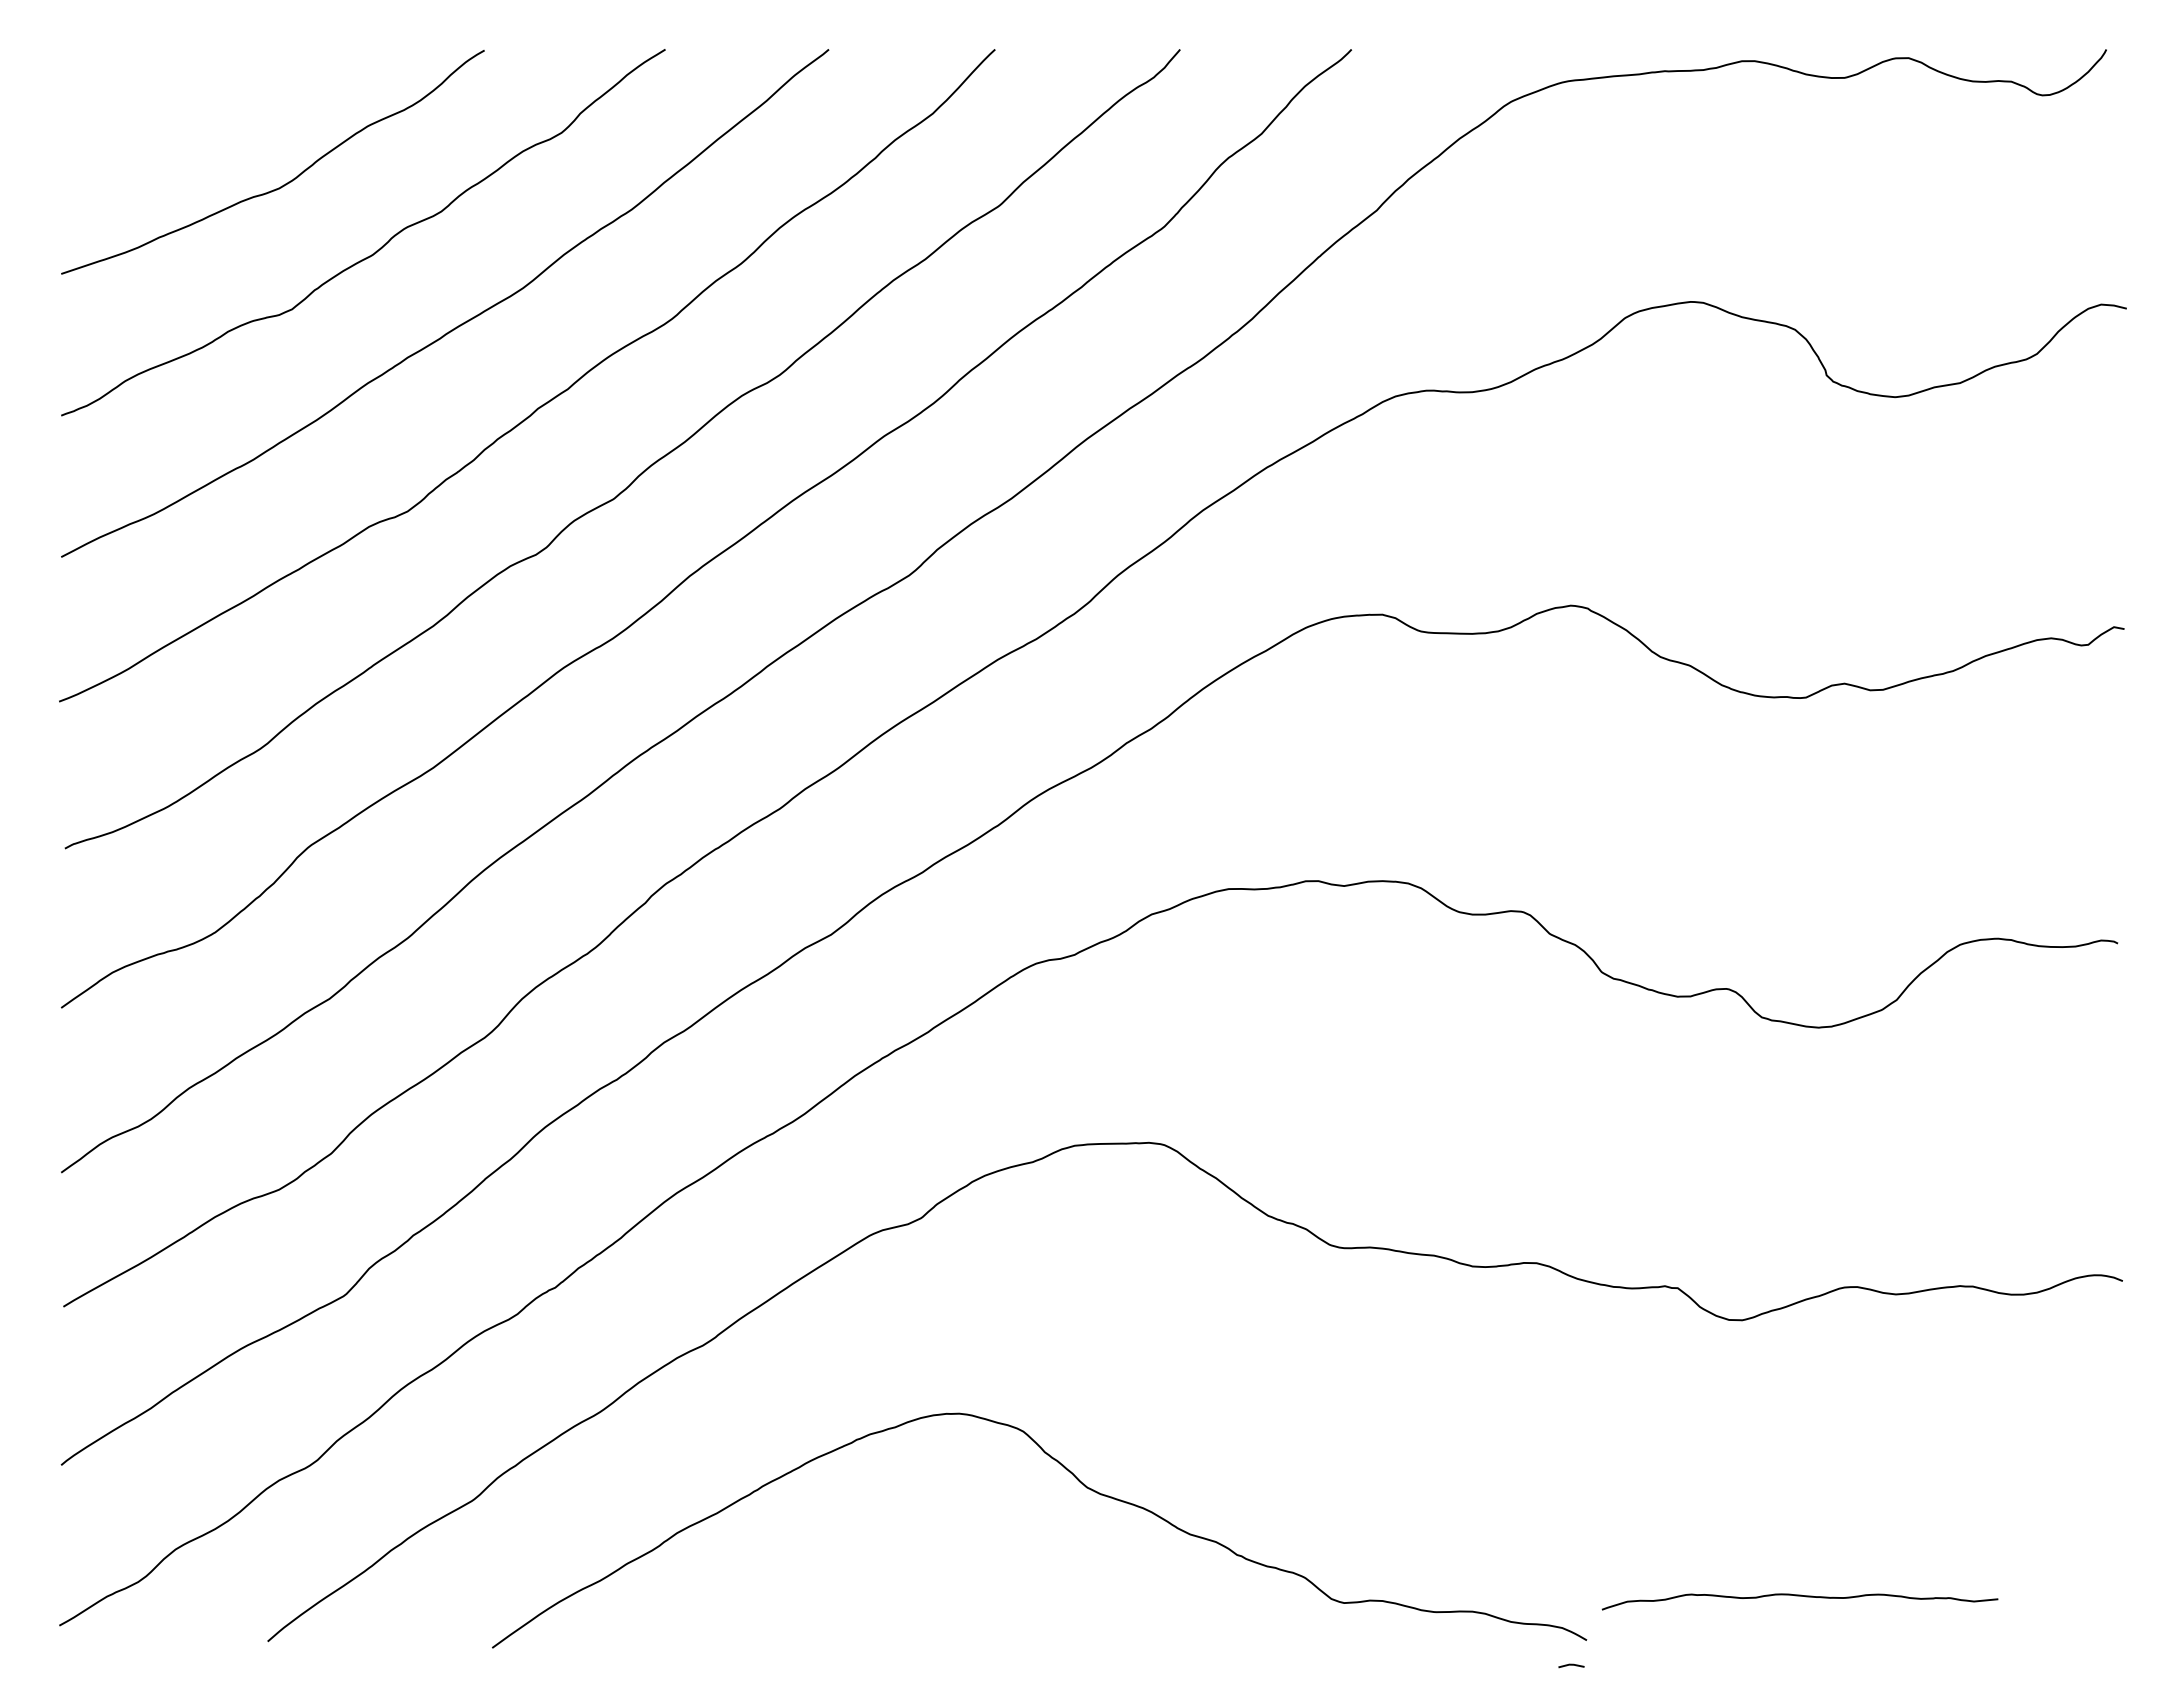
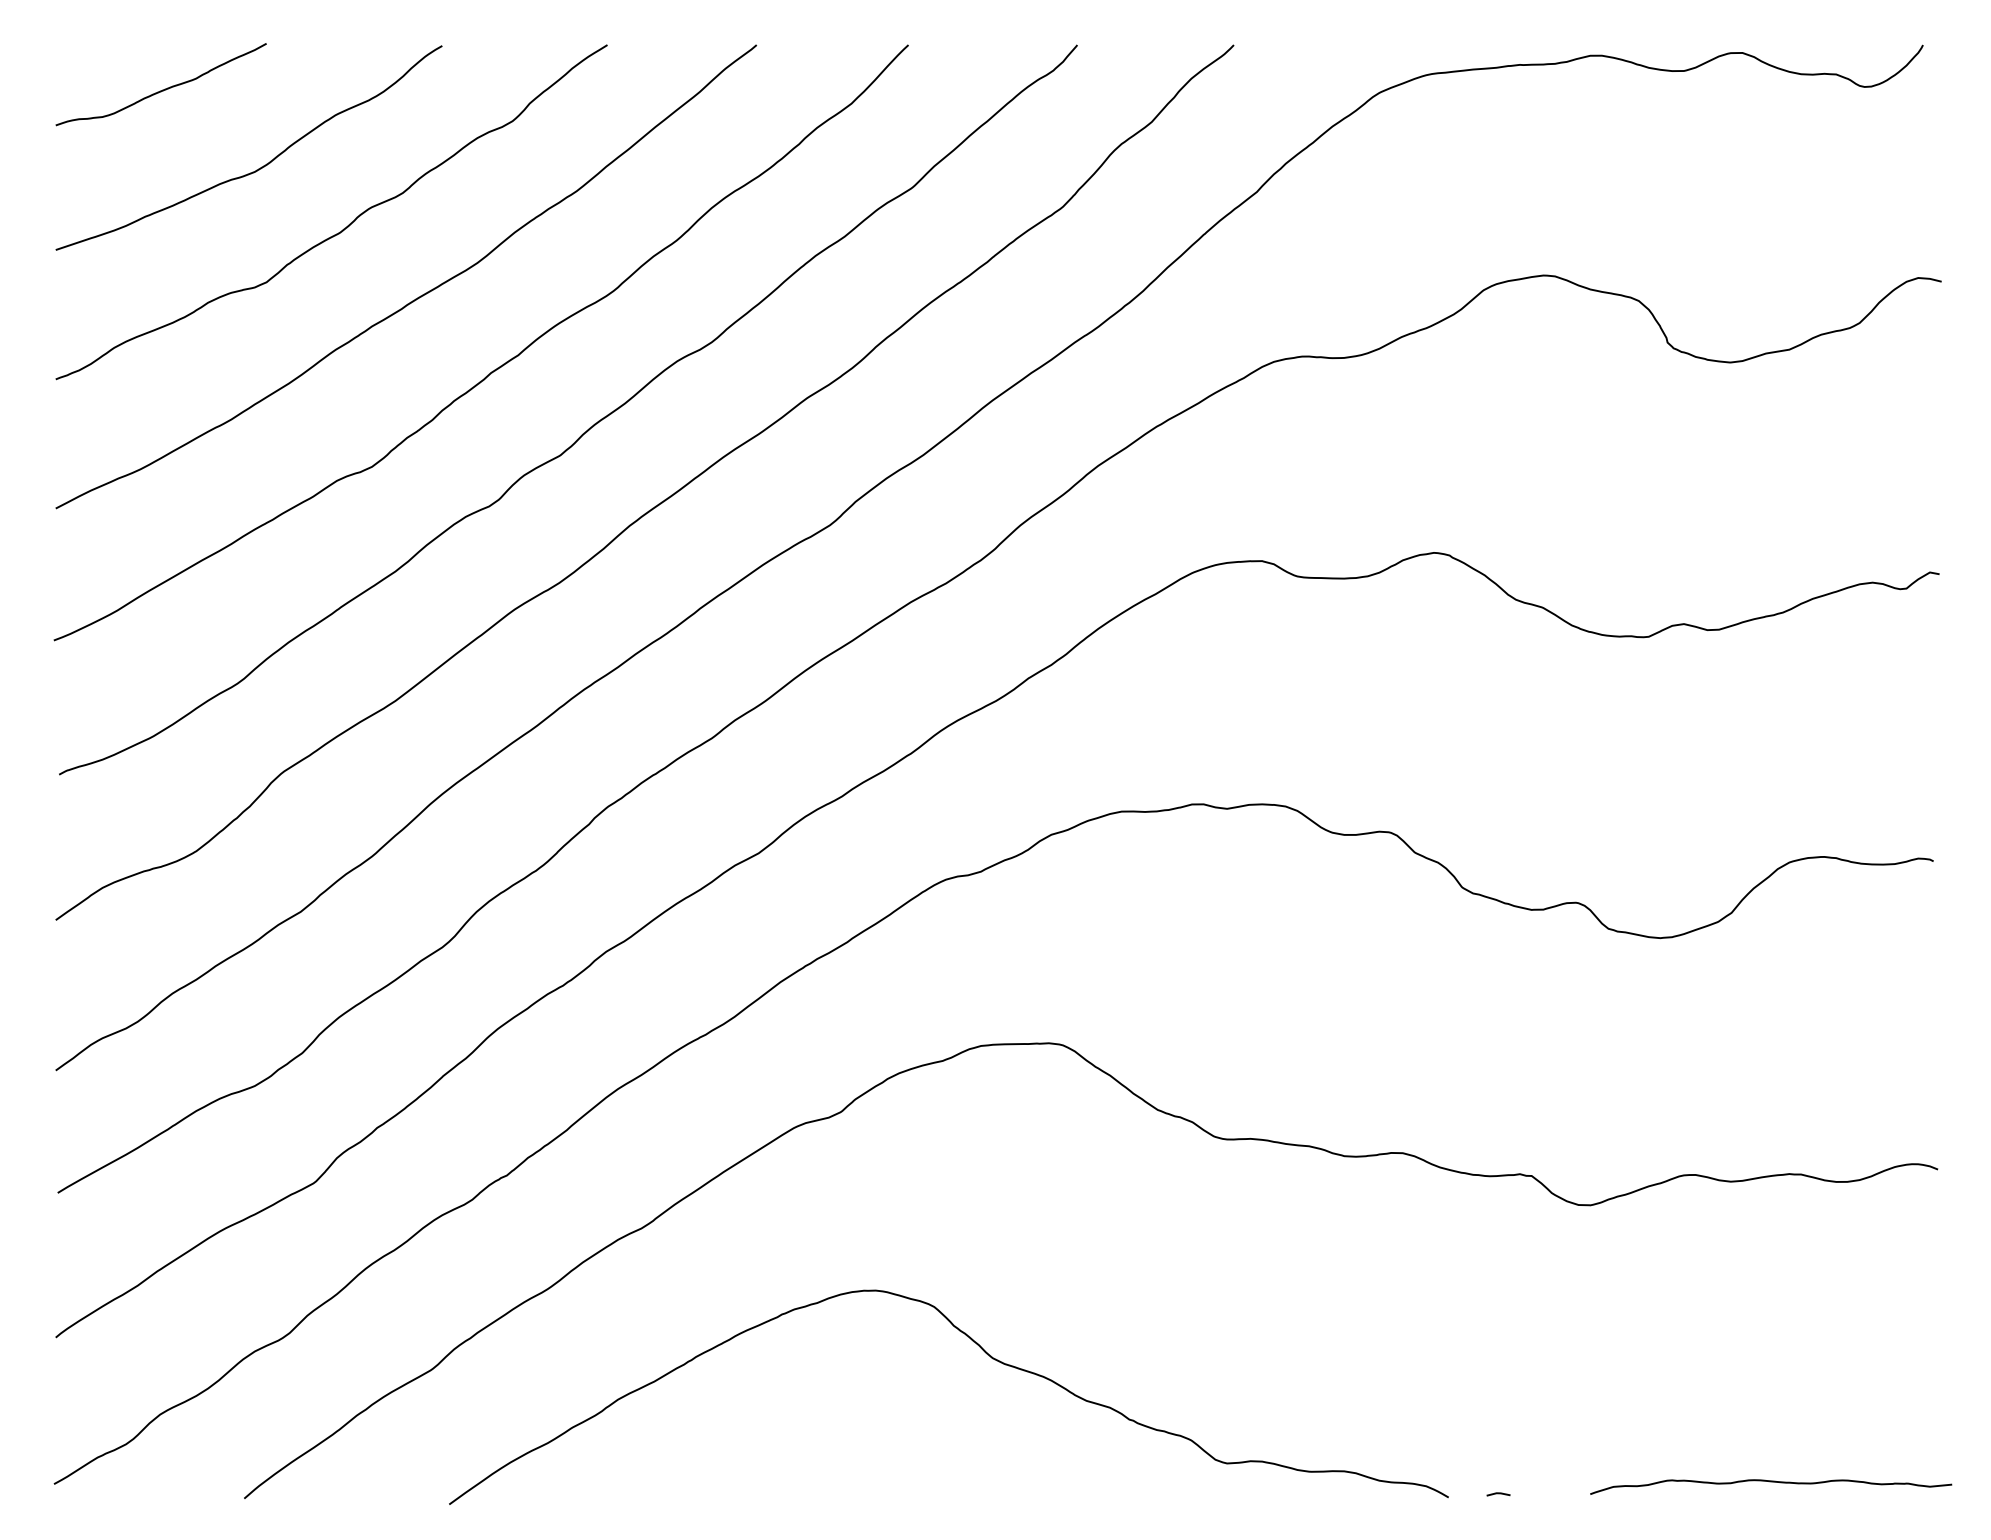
curve: (177, 98) -> (161, 89), added
curve: (1799, 1596) -> (1770, 1482), moved
line: (1571, 1665) -> (1498, 1494), moved

